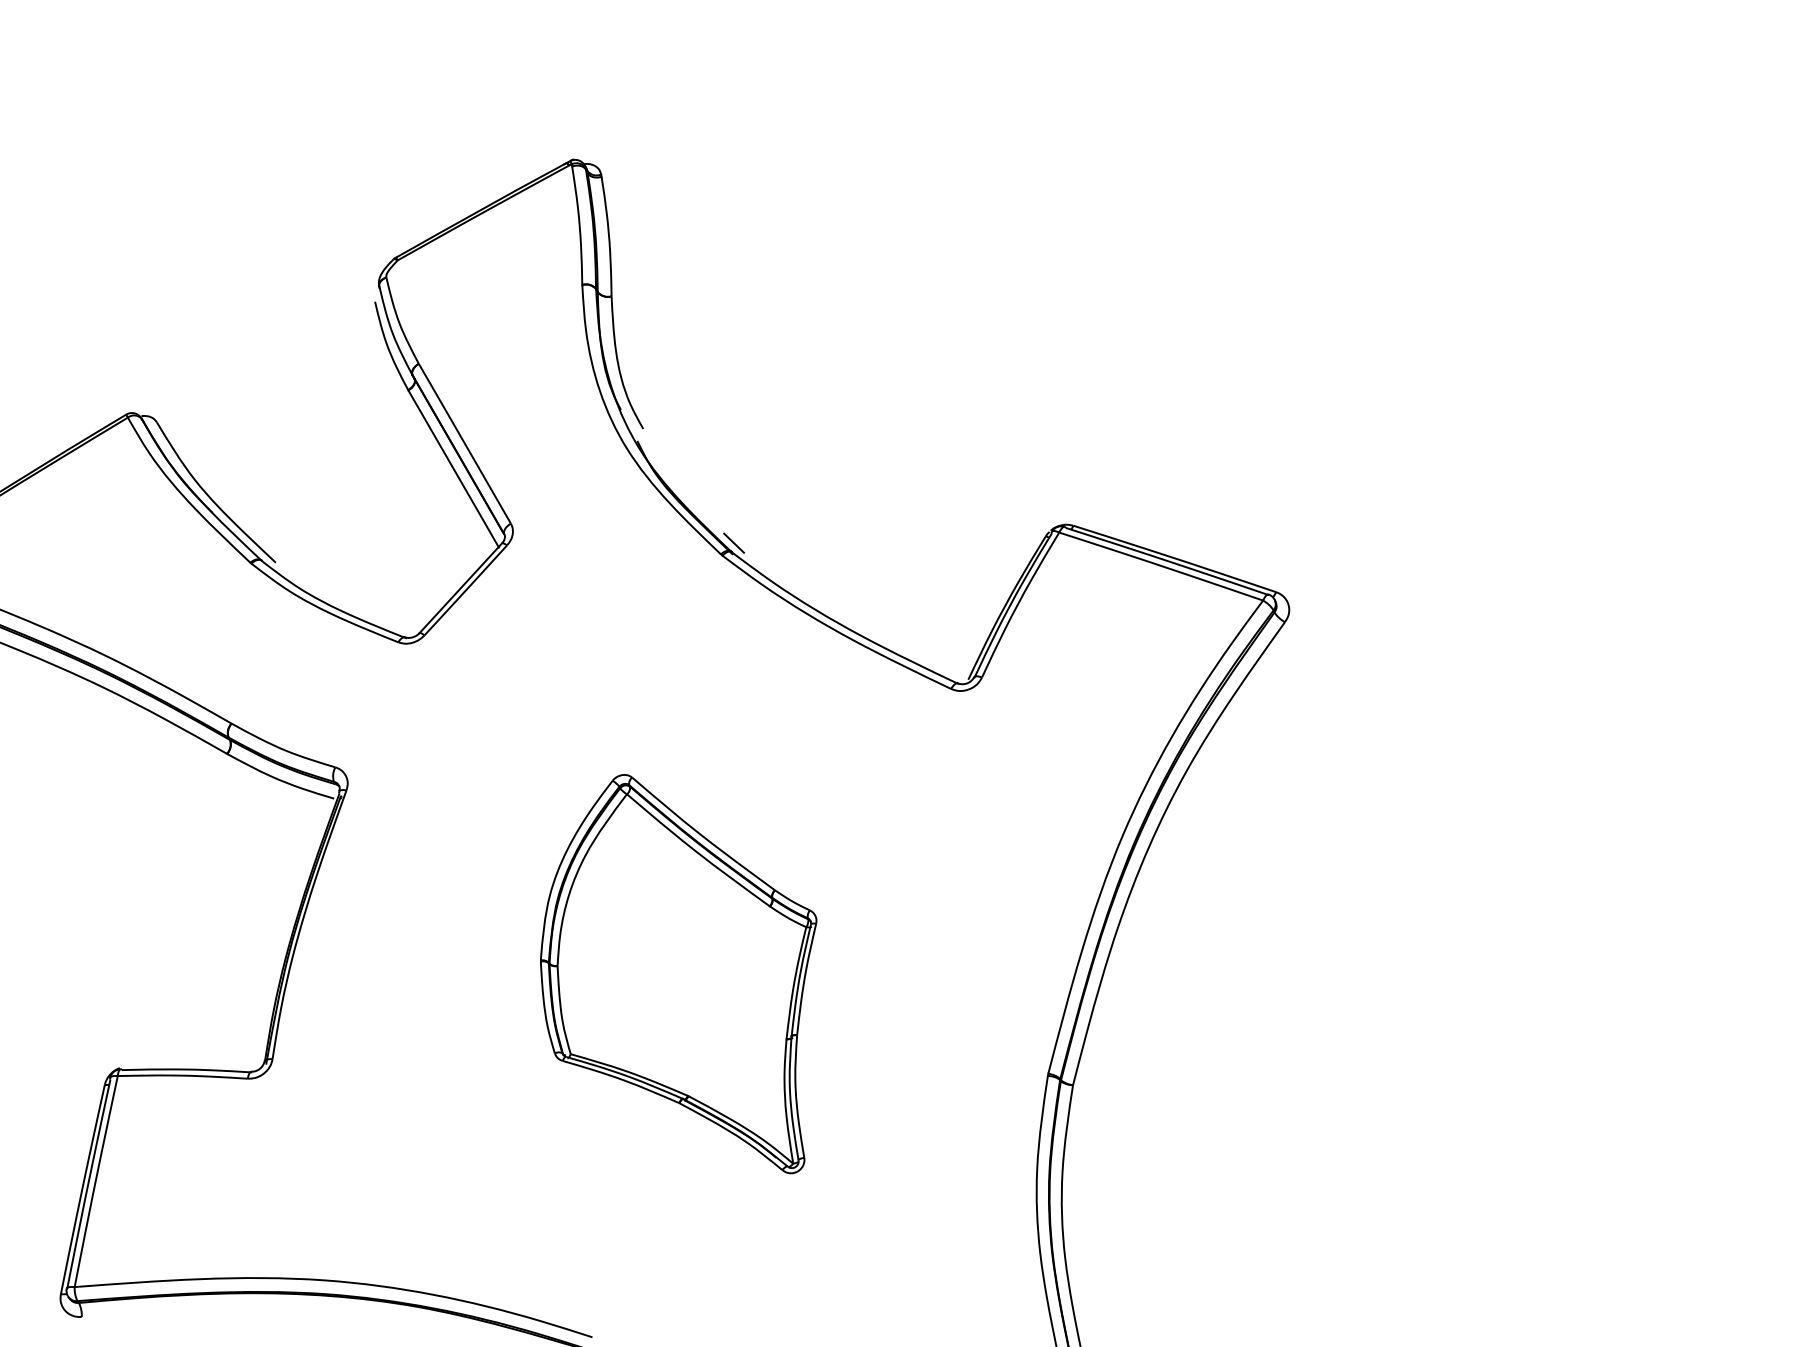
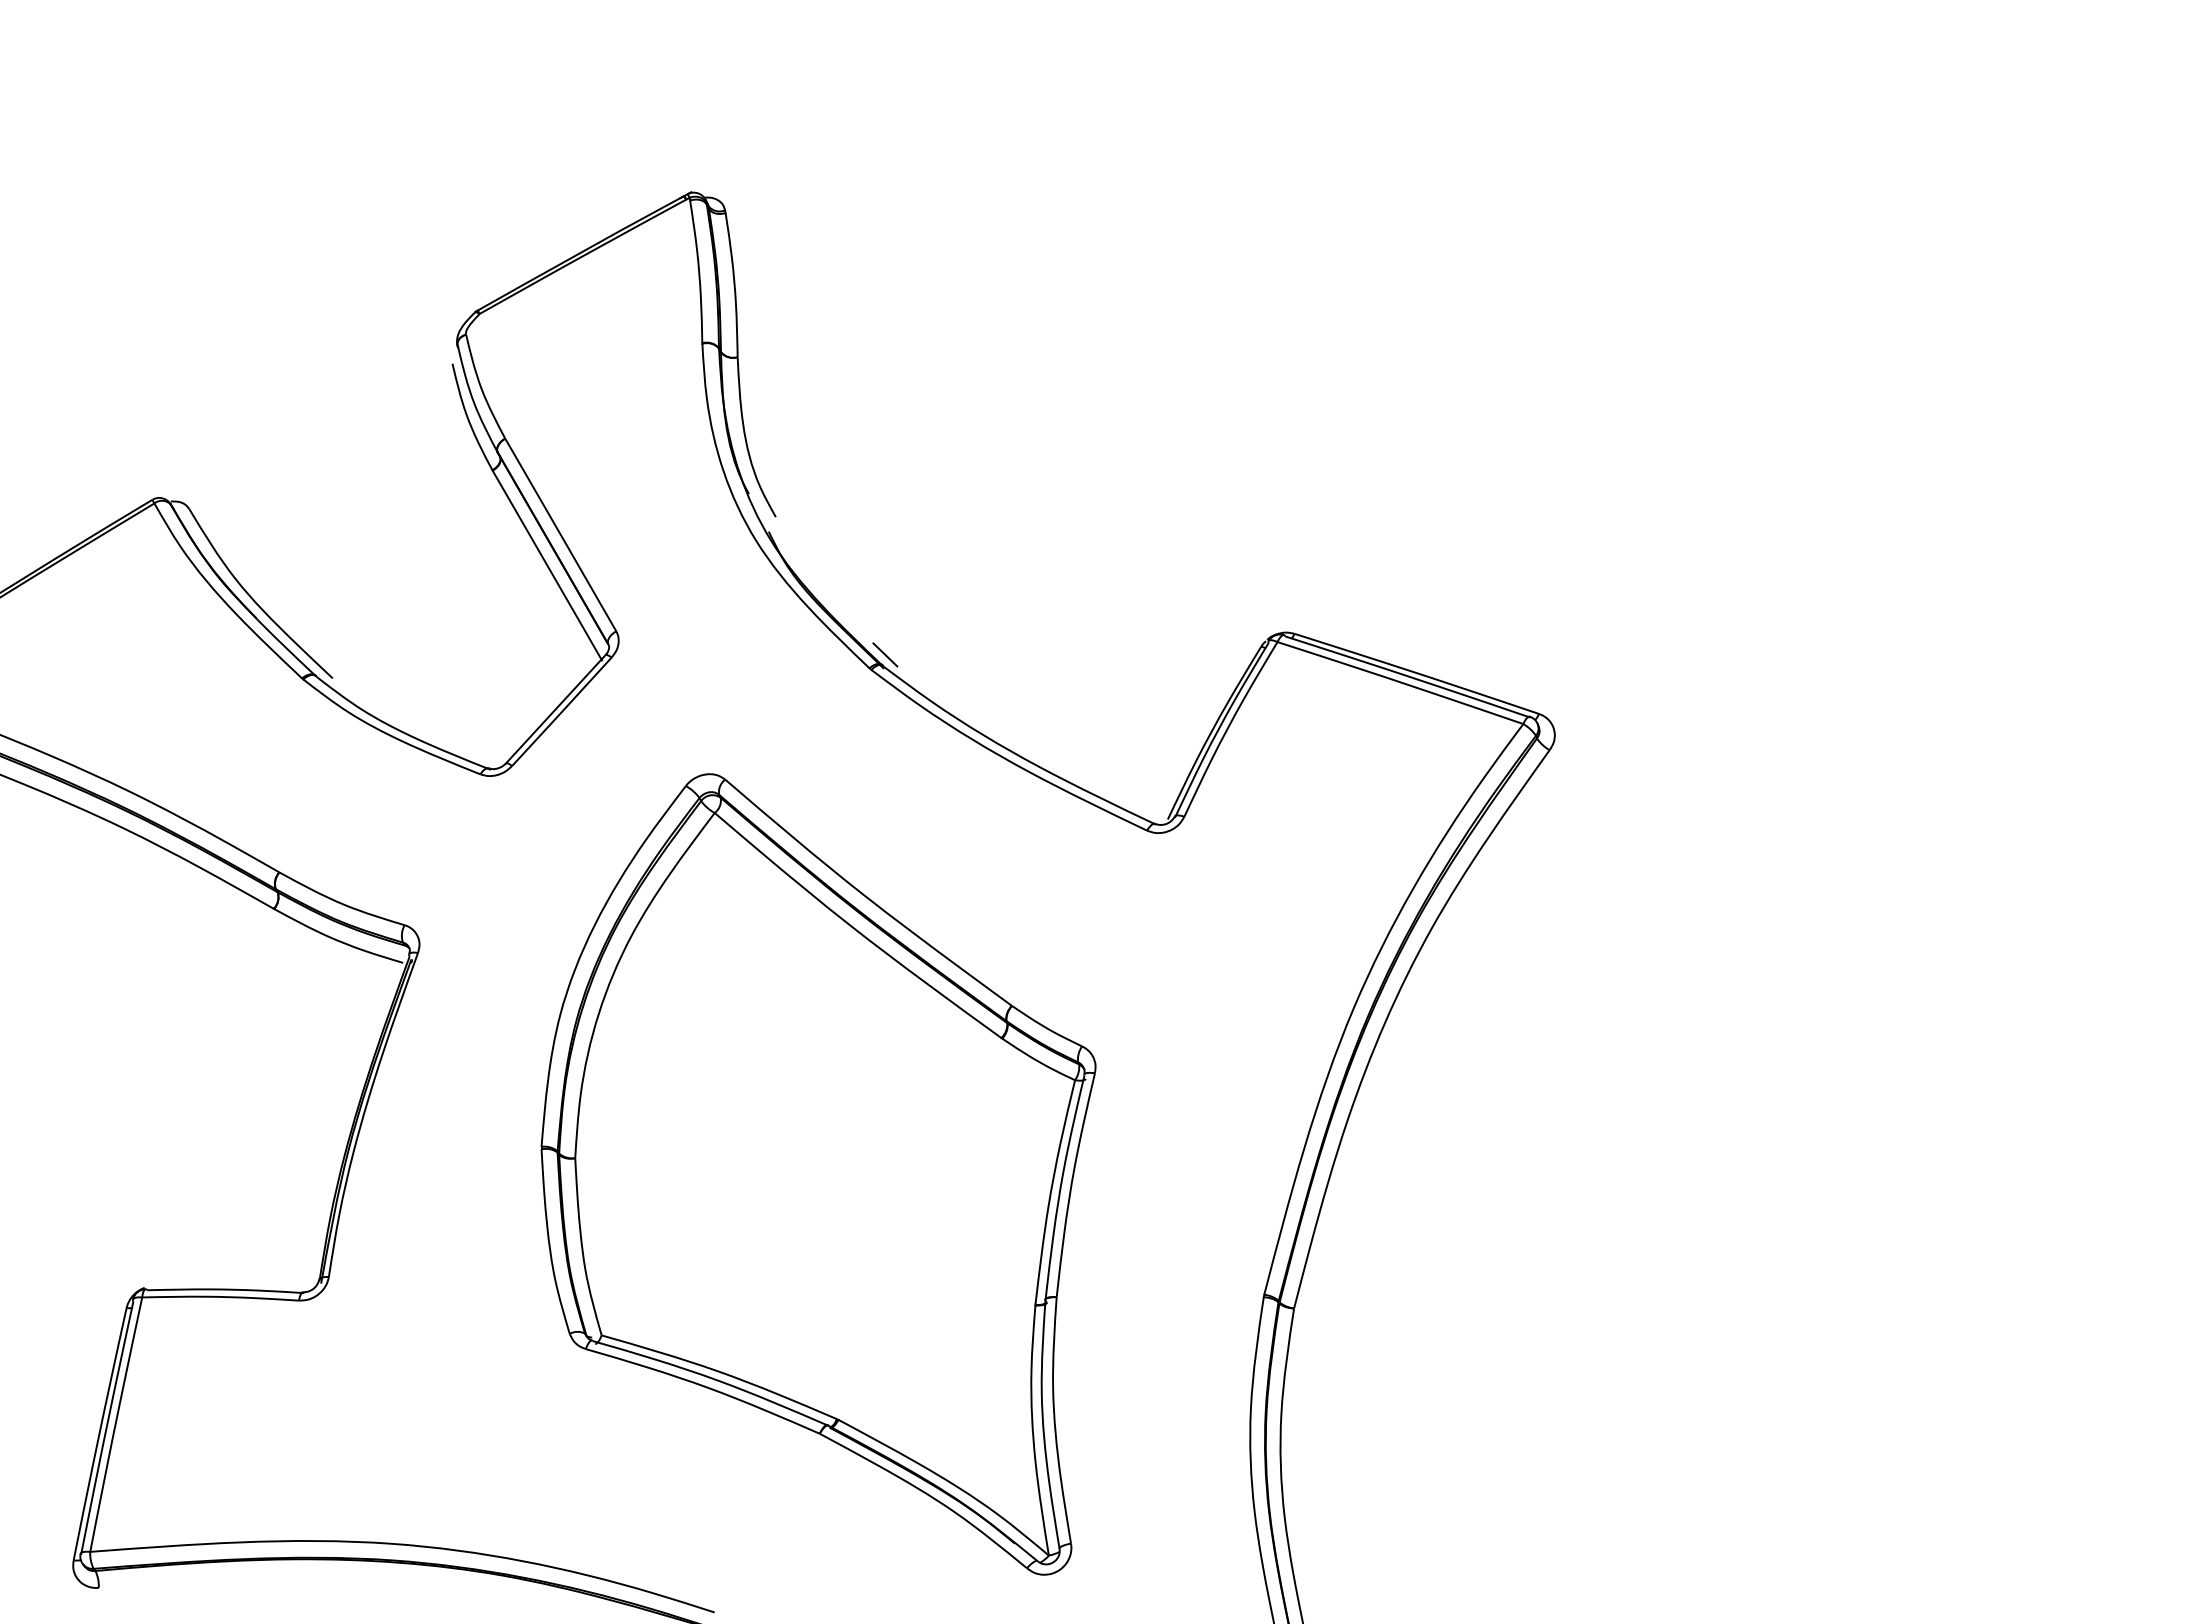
part: (678, 974) -> (818, 1174), size x1.67

